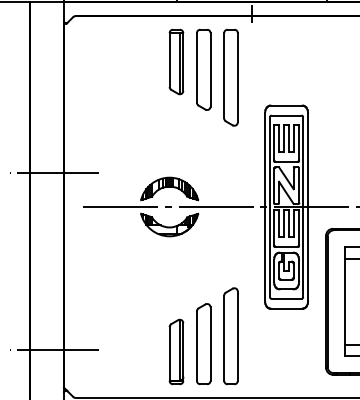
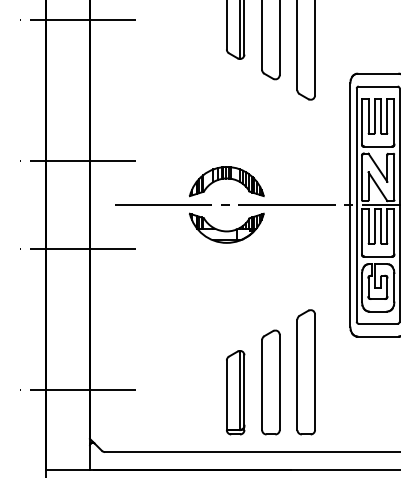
line: (51, 63) -> (73, 19), added
line: (51, 241) -> (73, 249), added

